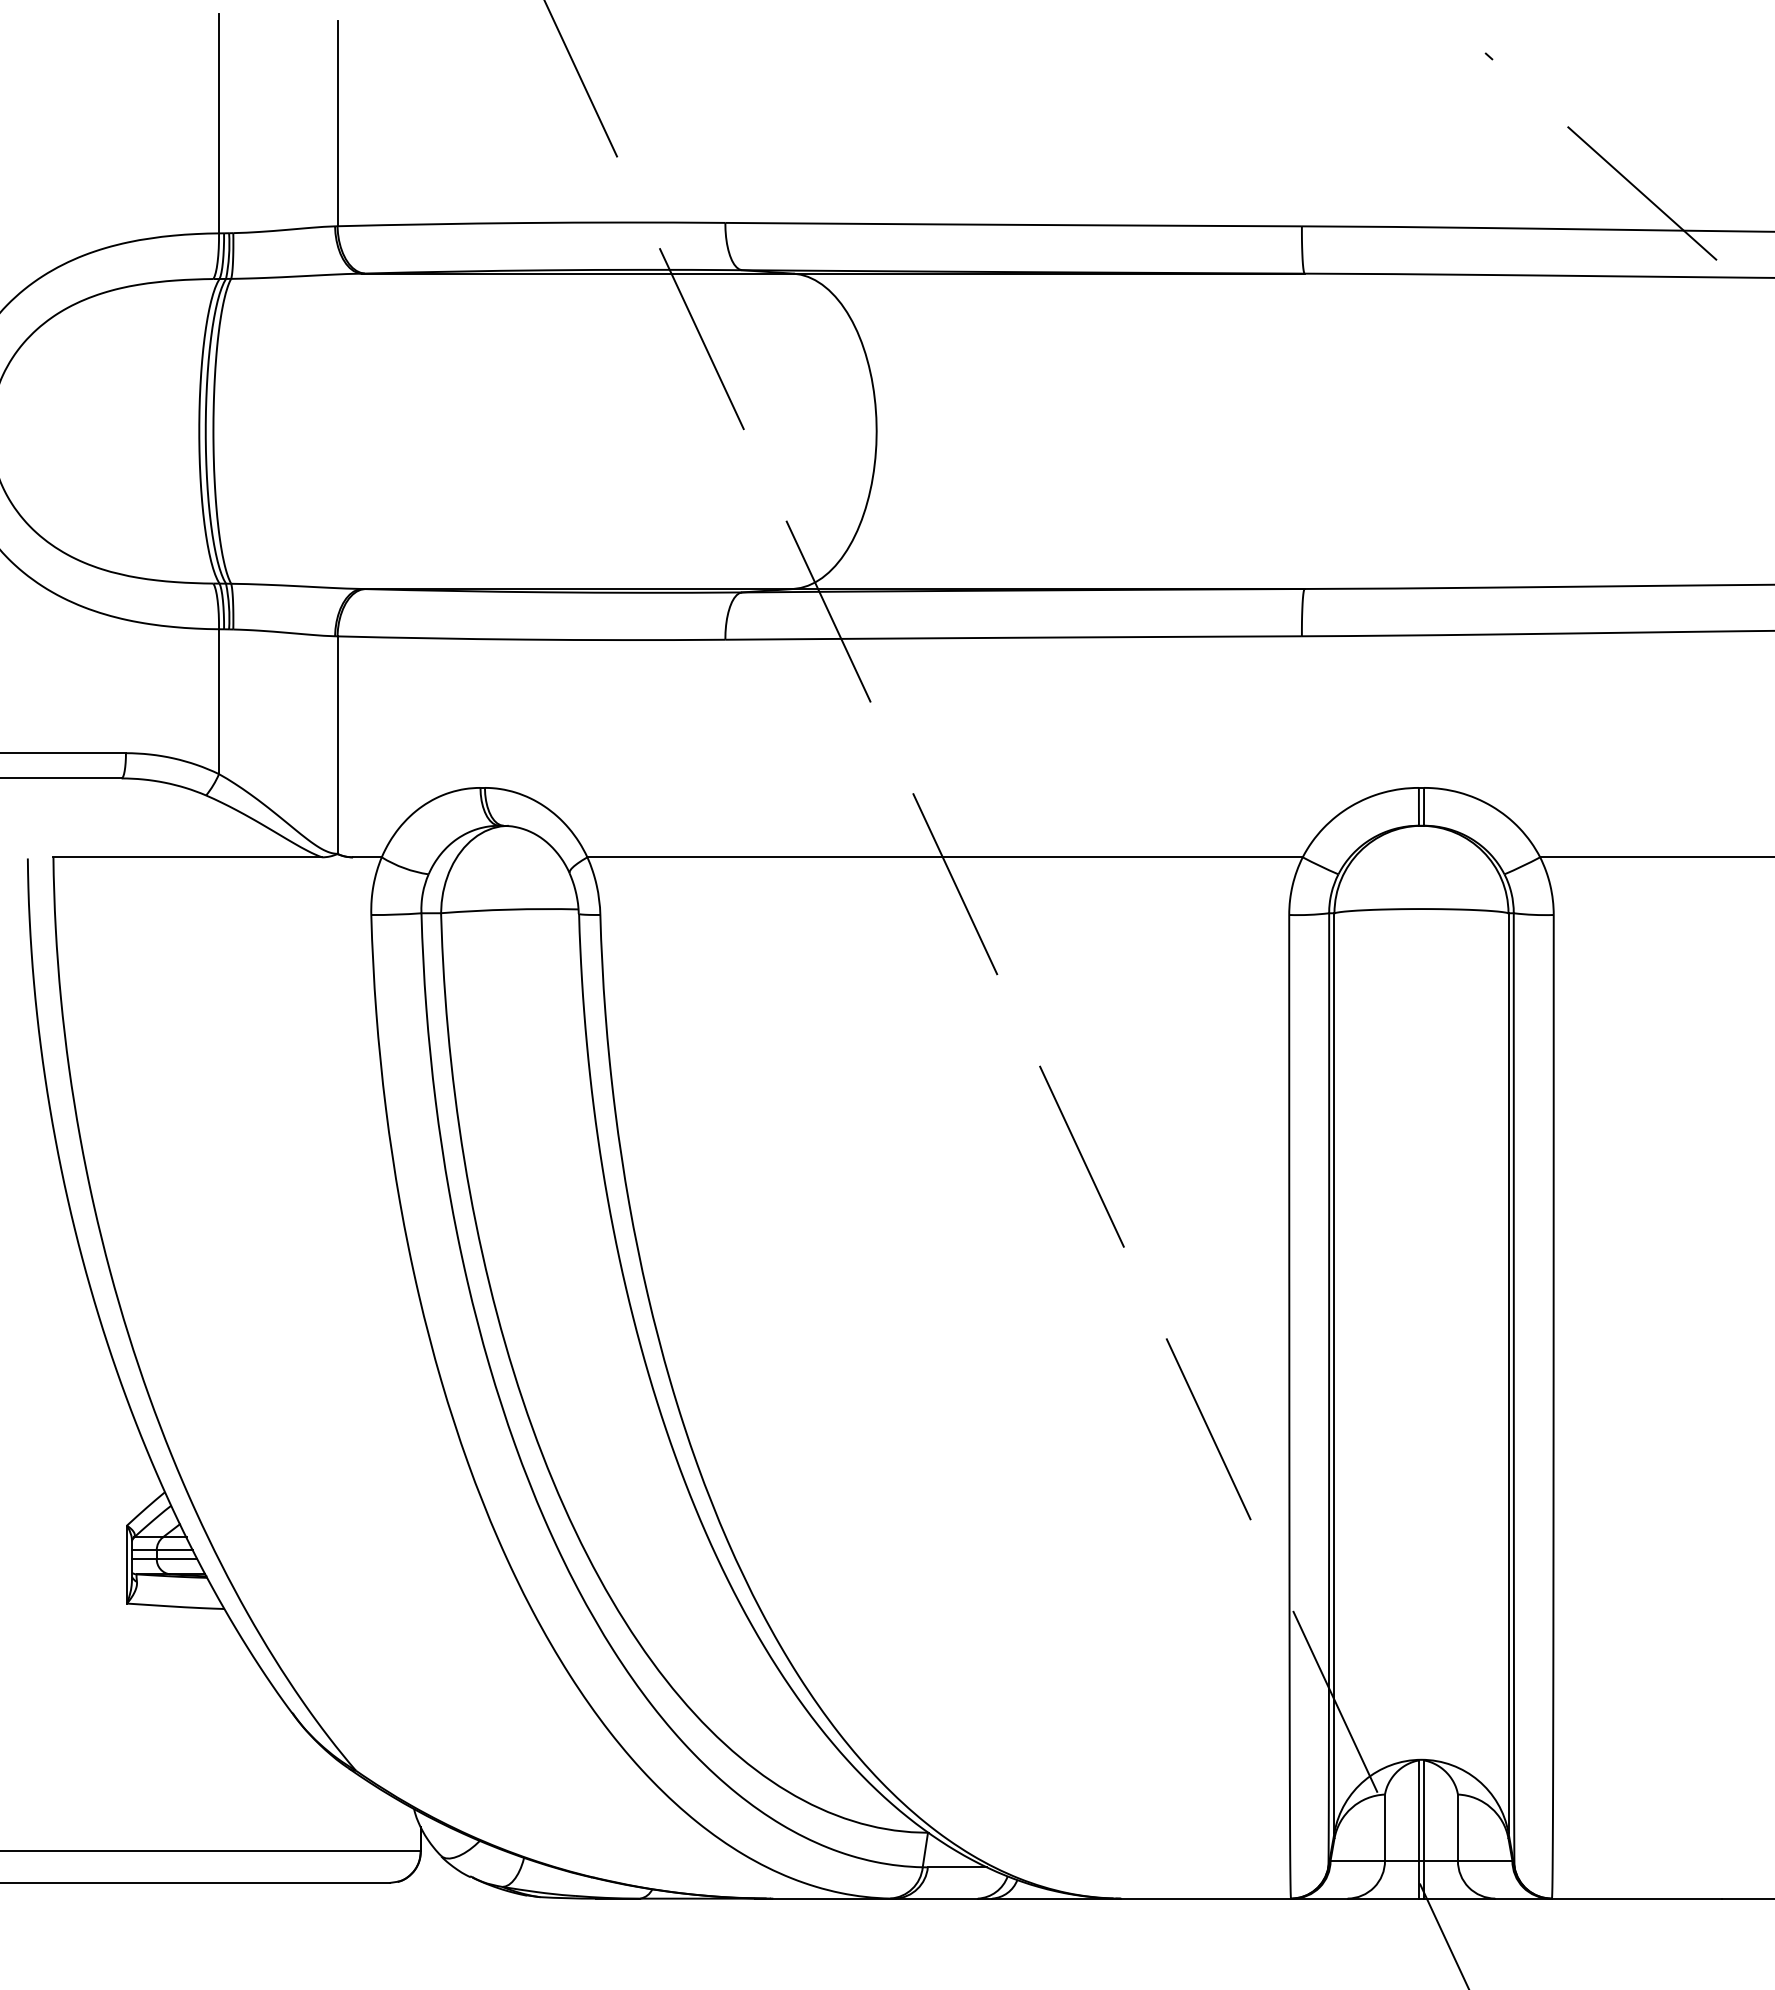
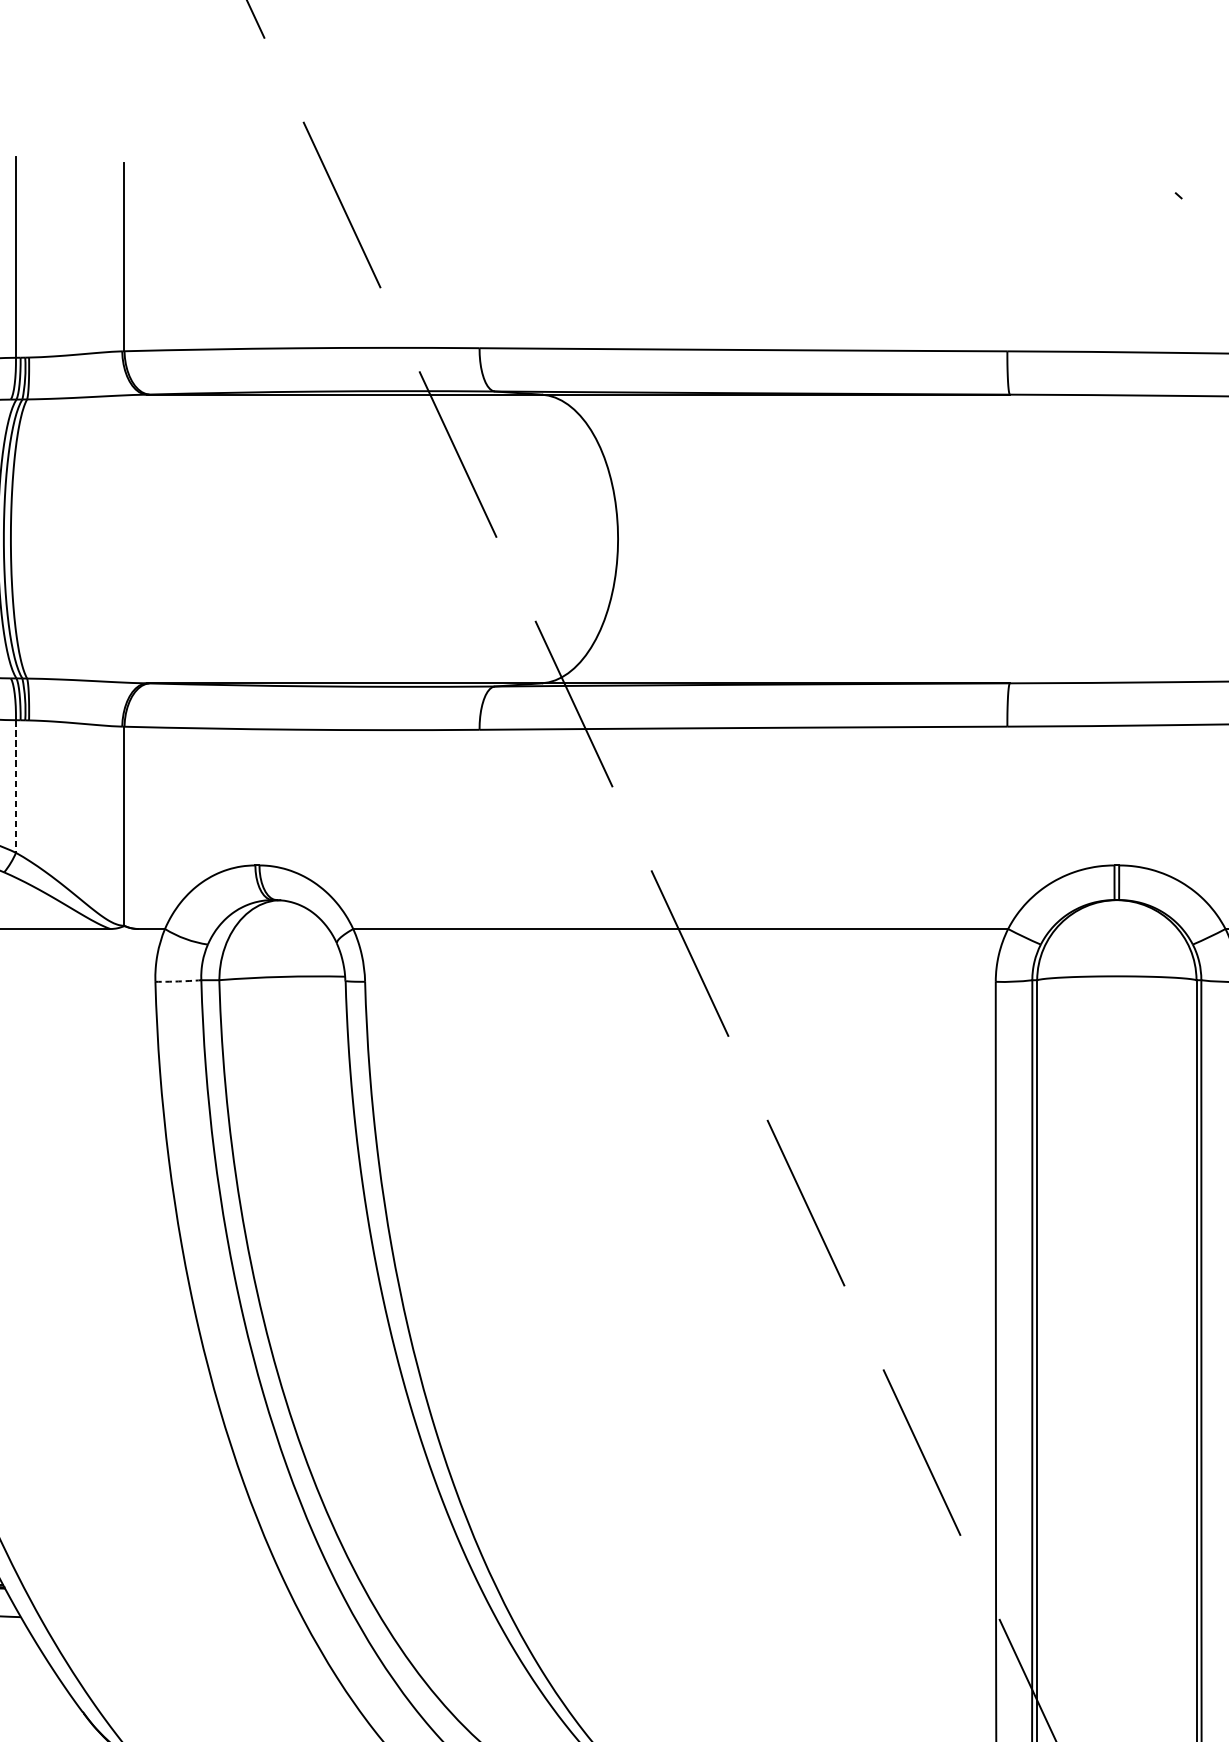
line: (219, 702) -> (16, 787), solid -> dashed
arc: (396, 914) -> (178, 981), solid -> dashed

